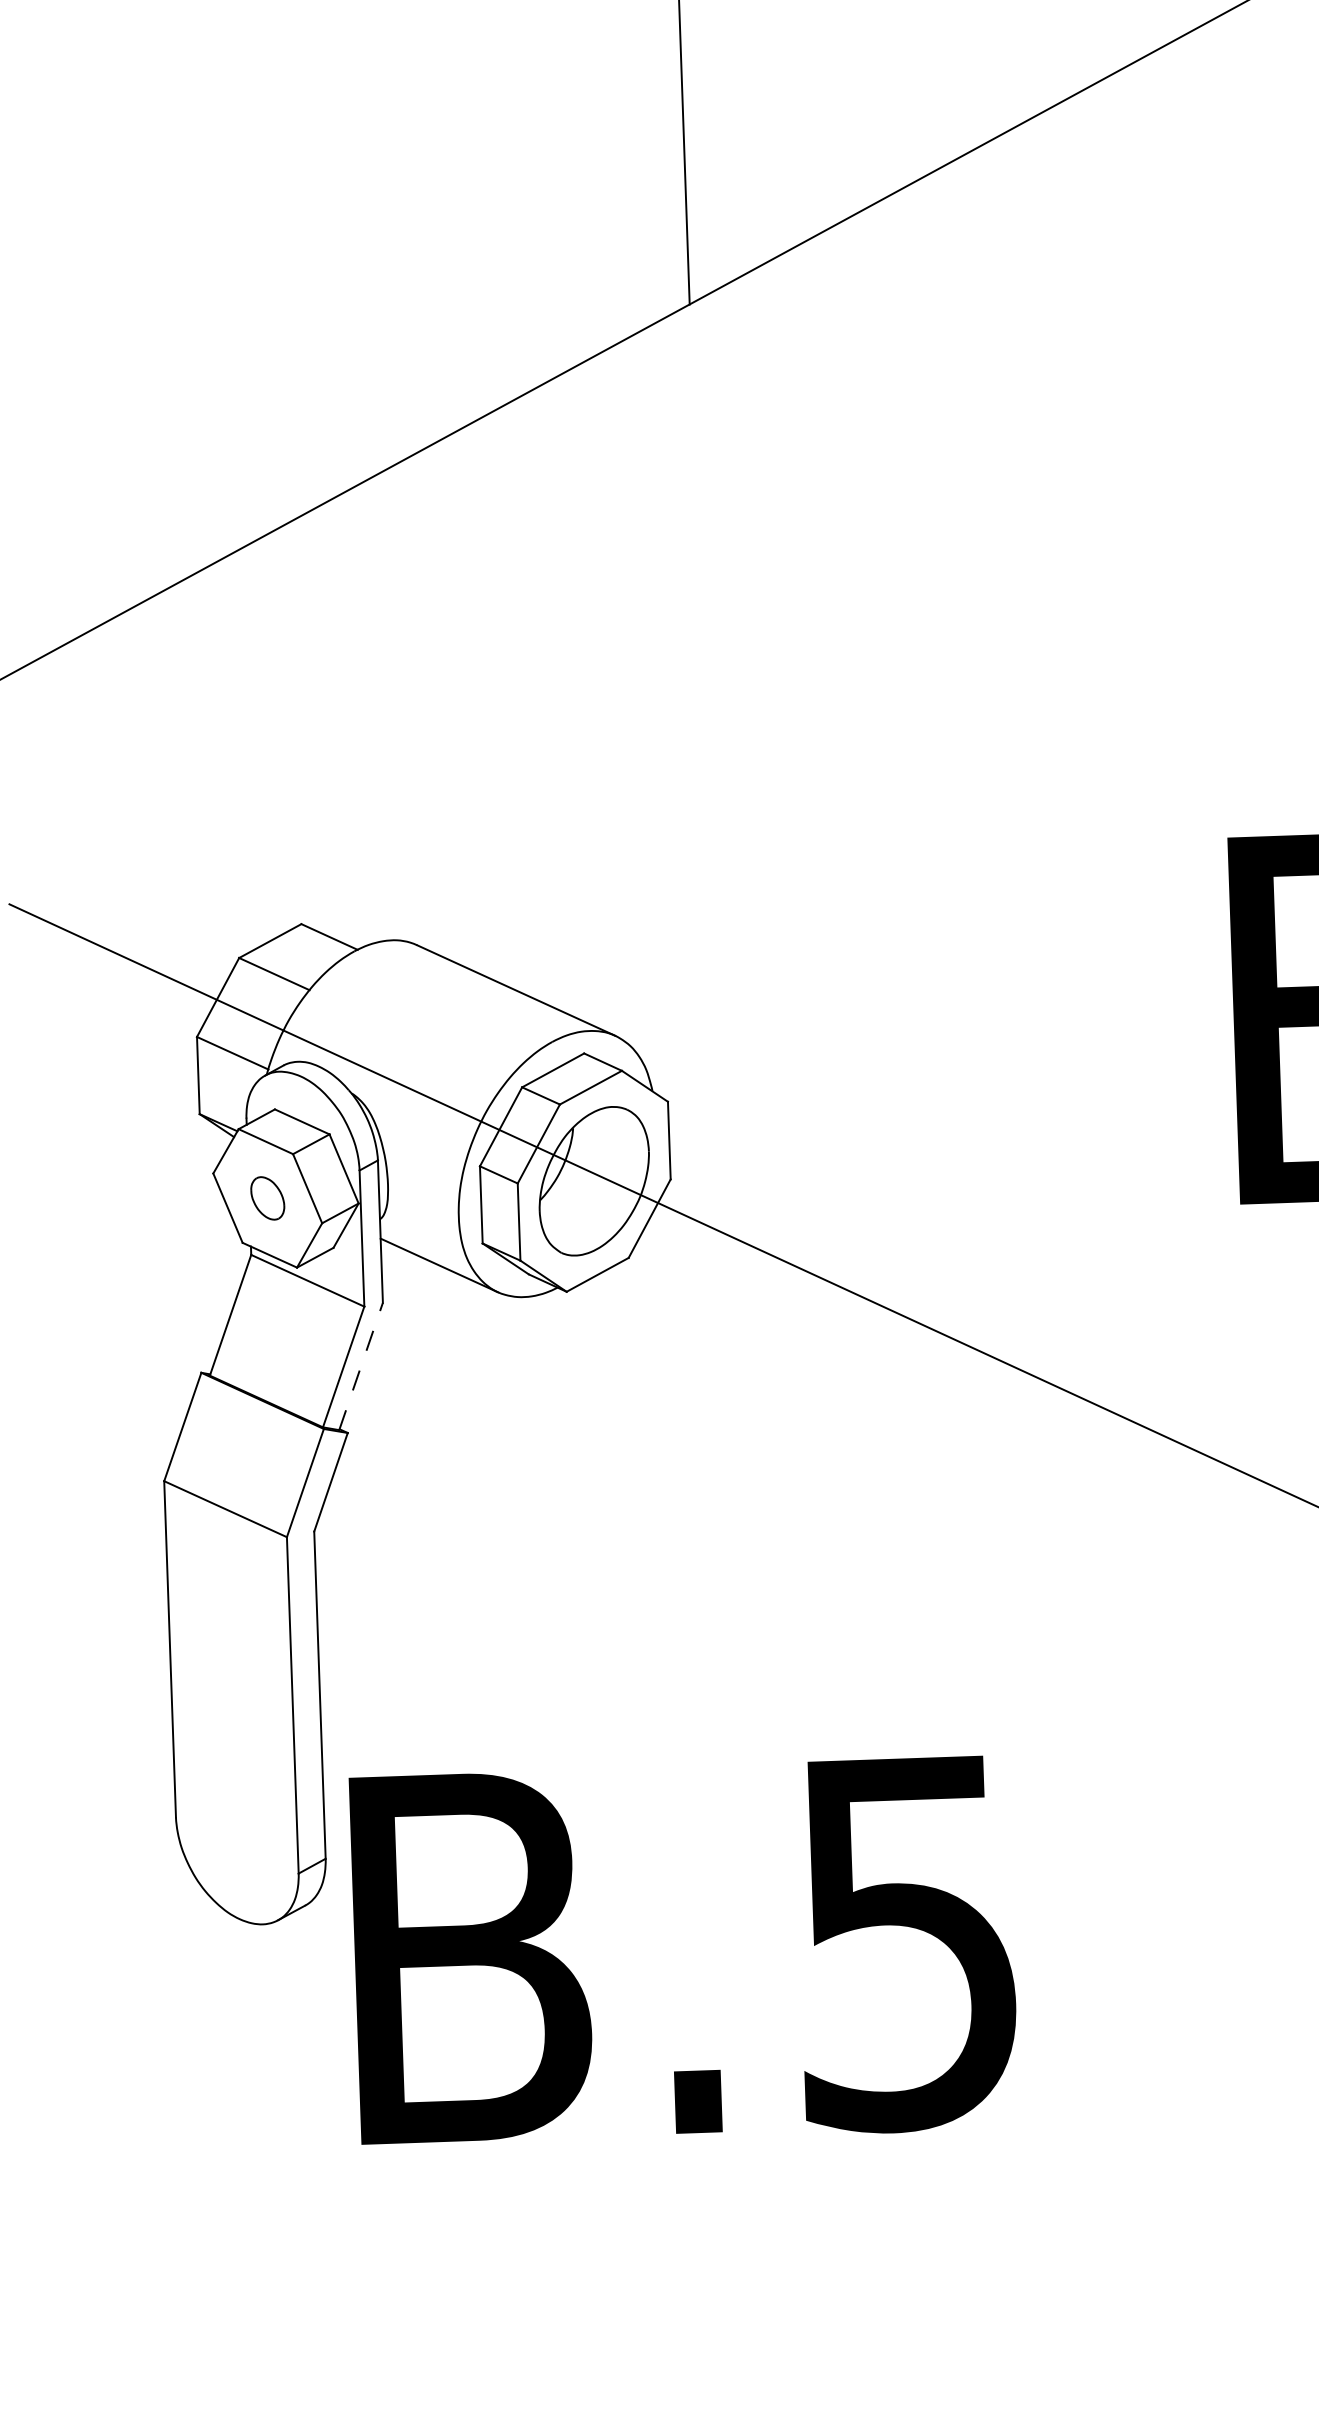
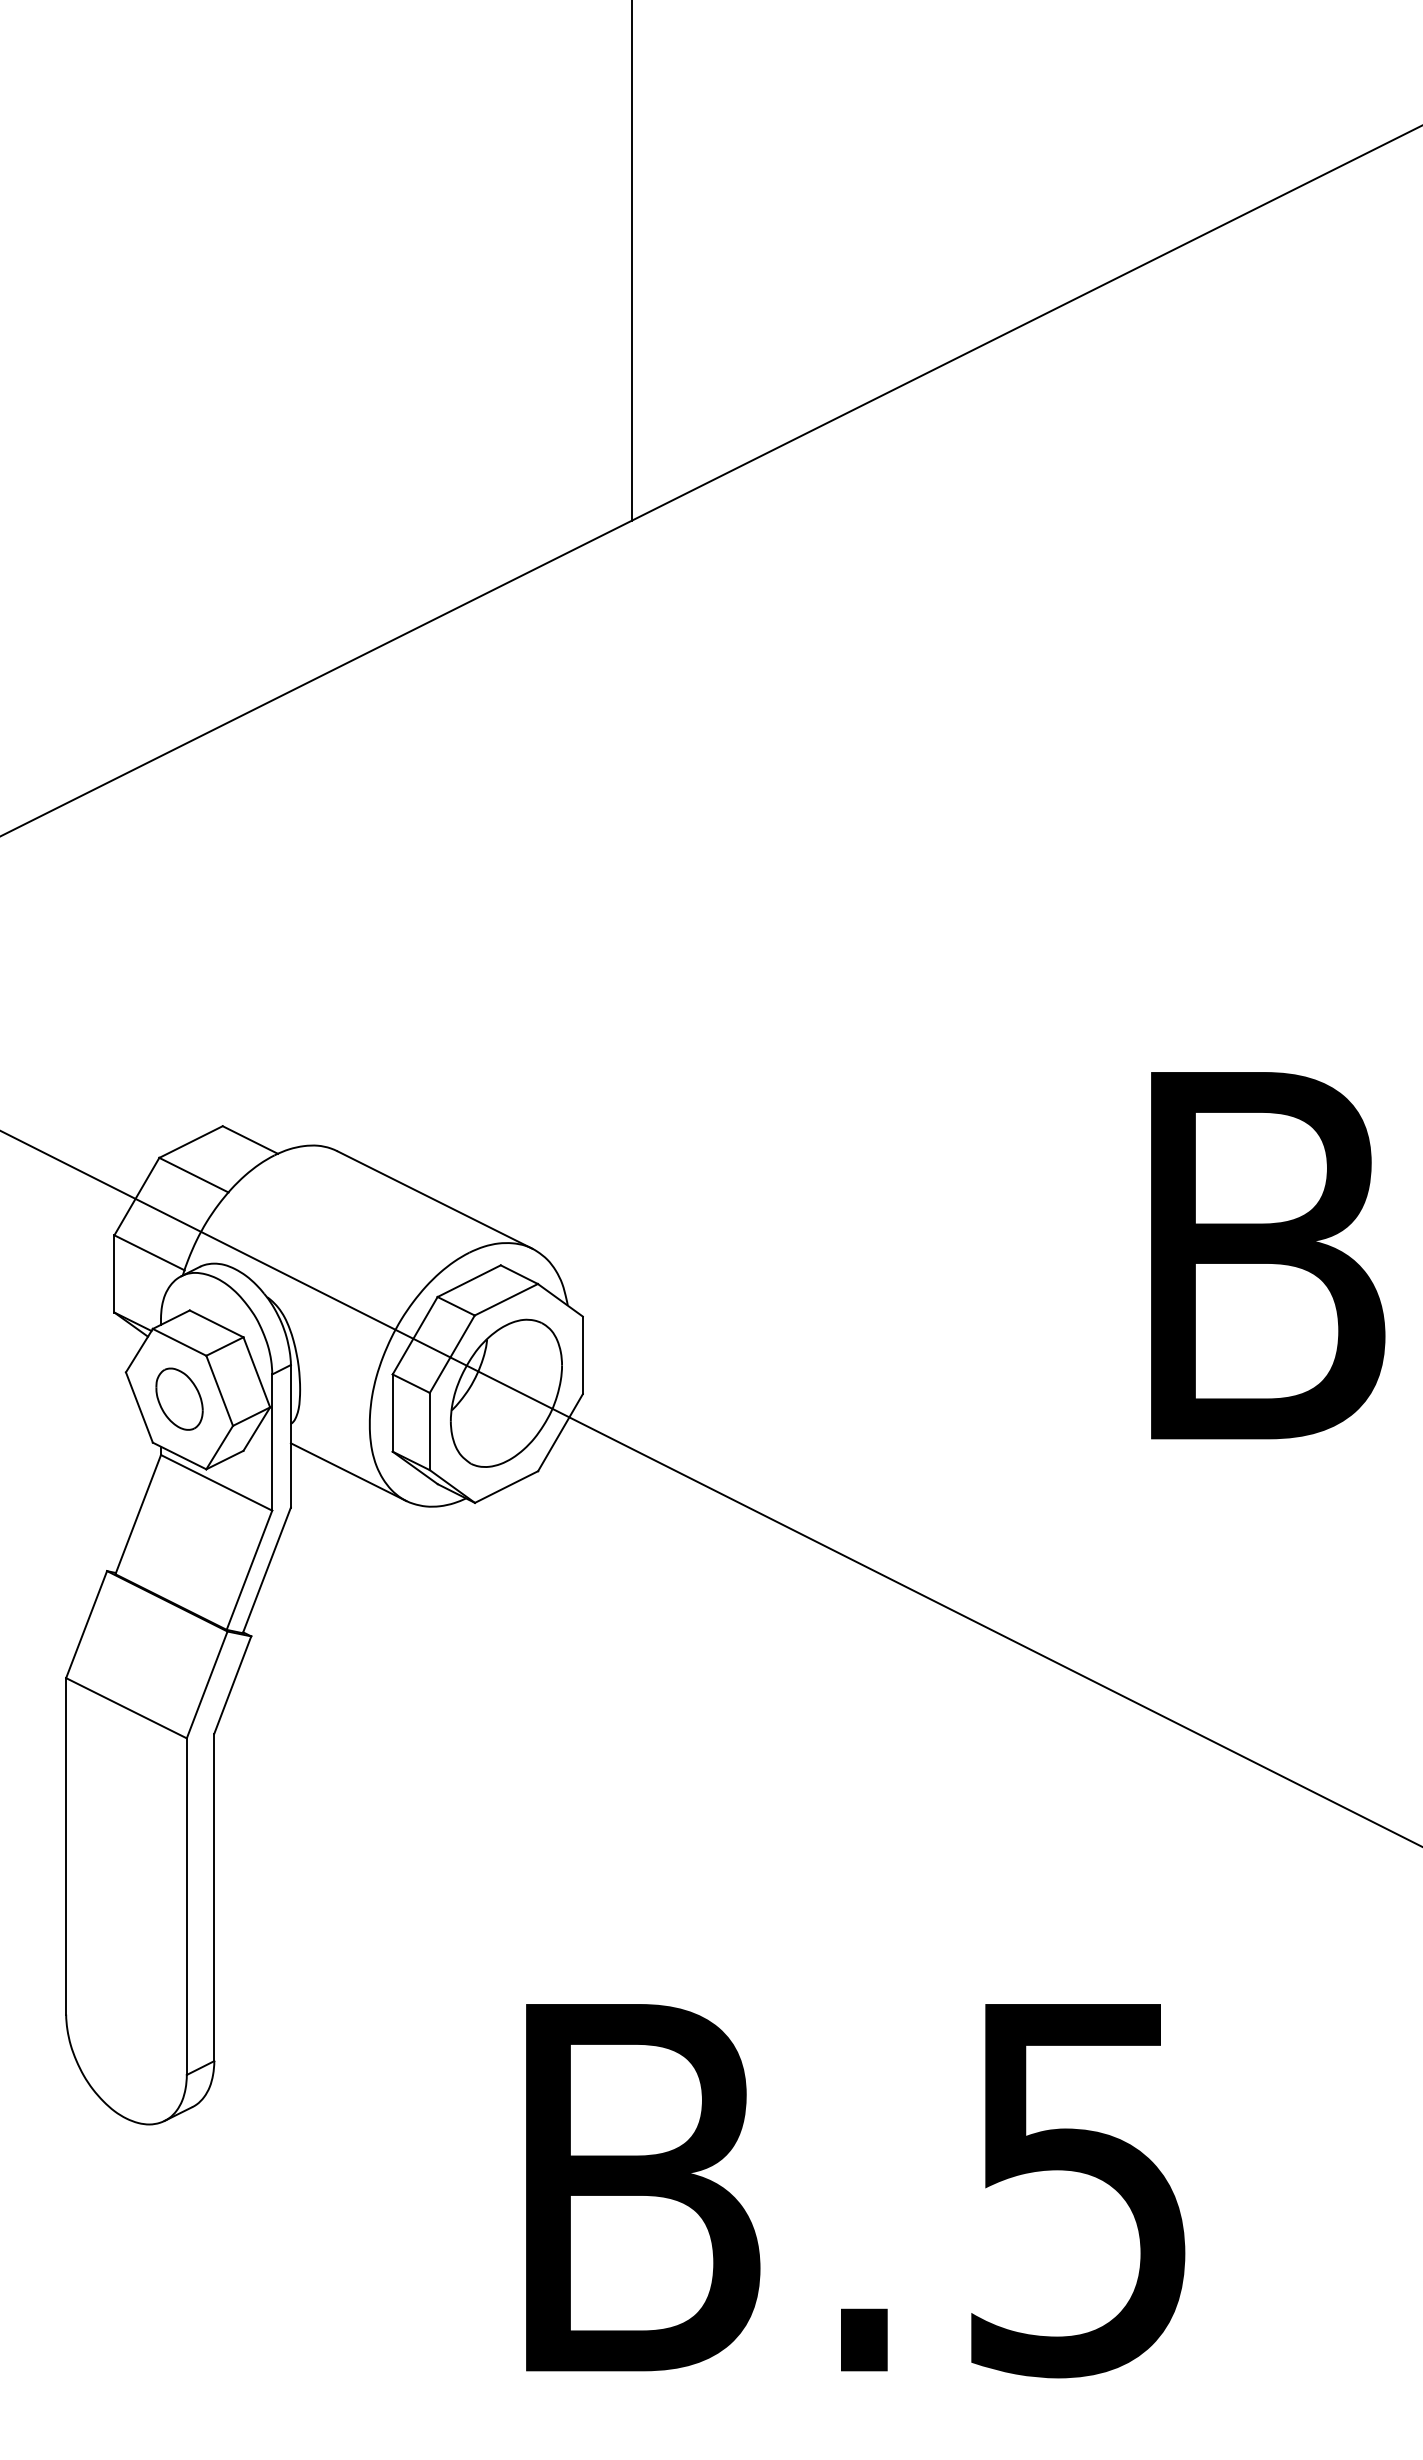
part: (267, 1197) -> (179, 1398), size x1.43
line: (361, 1365) -> (267, 1569), dashed -> solid
text: (684, 1953) -> (855, 2191), moved

